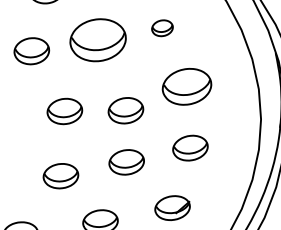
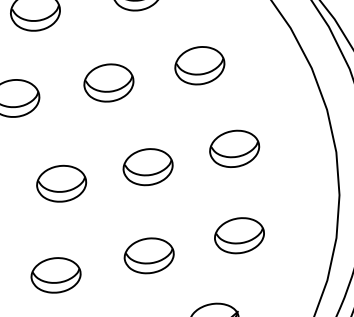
part: (162, 28) -> (199, 66), size x1.67
part: (98, 40) -> (109, 83), size x0.62
part: (186, 86) -> (233, 148), size x0.71
part: (125, 110) -> (147, 166), moved

